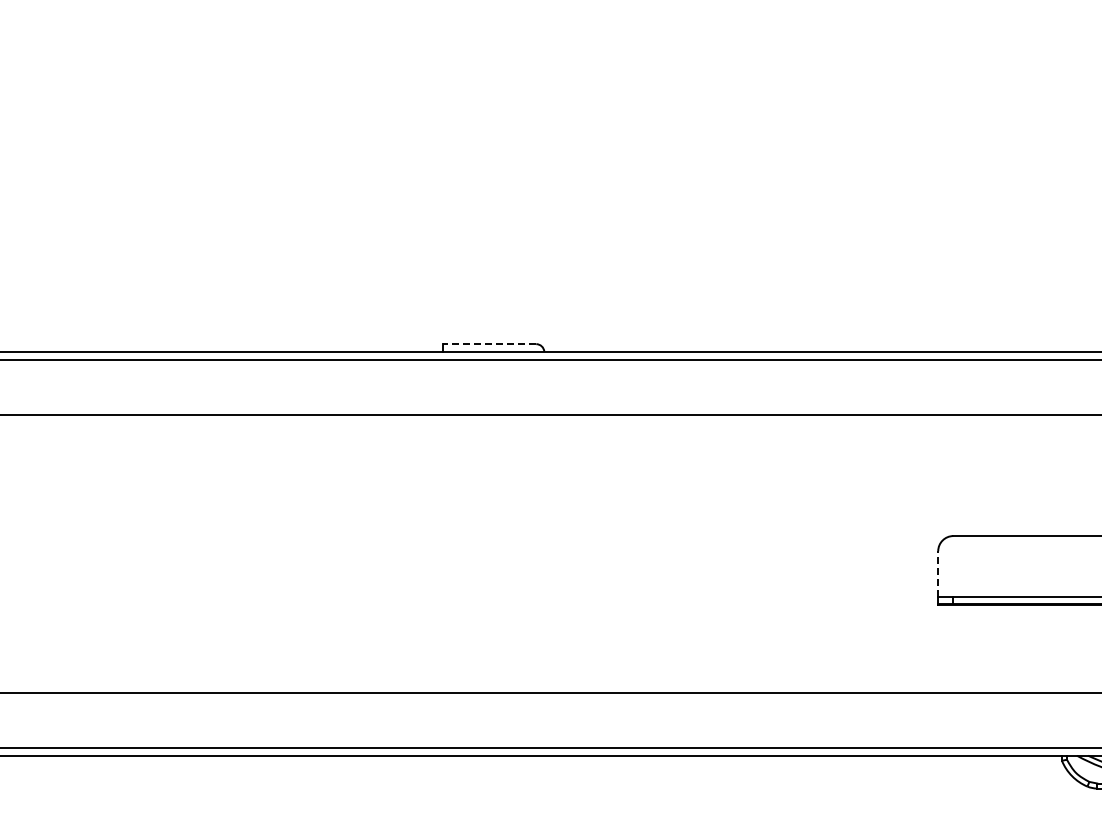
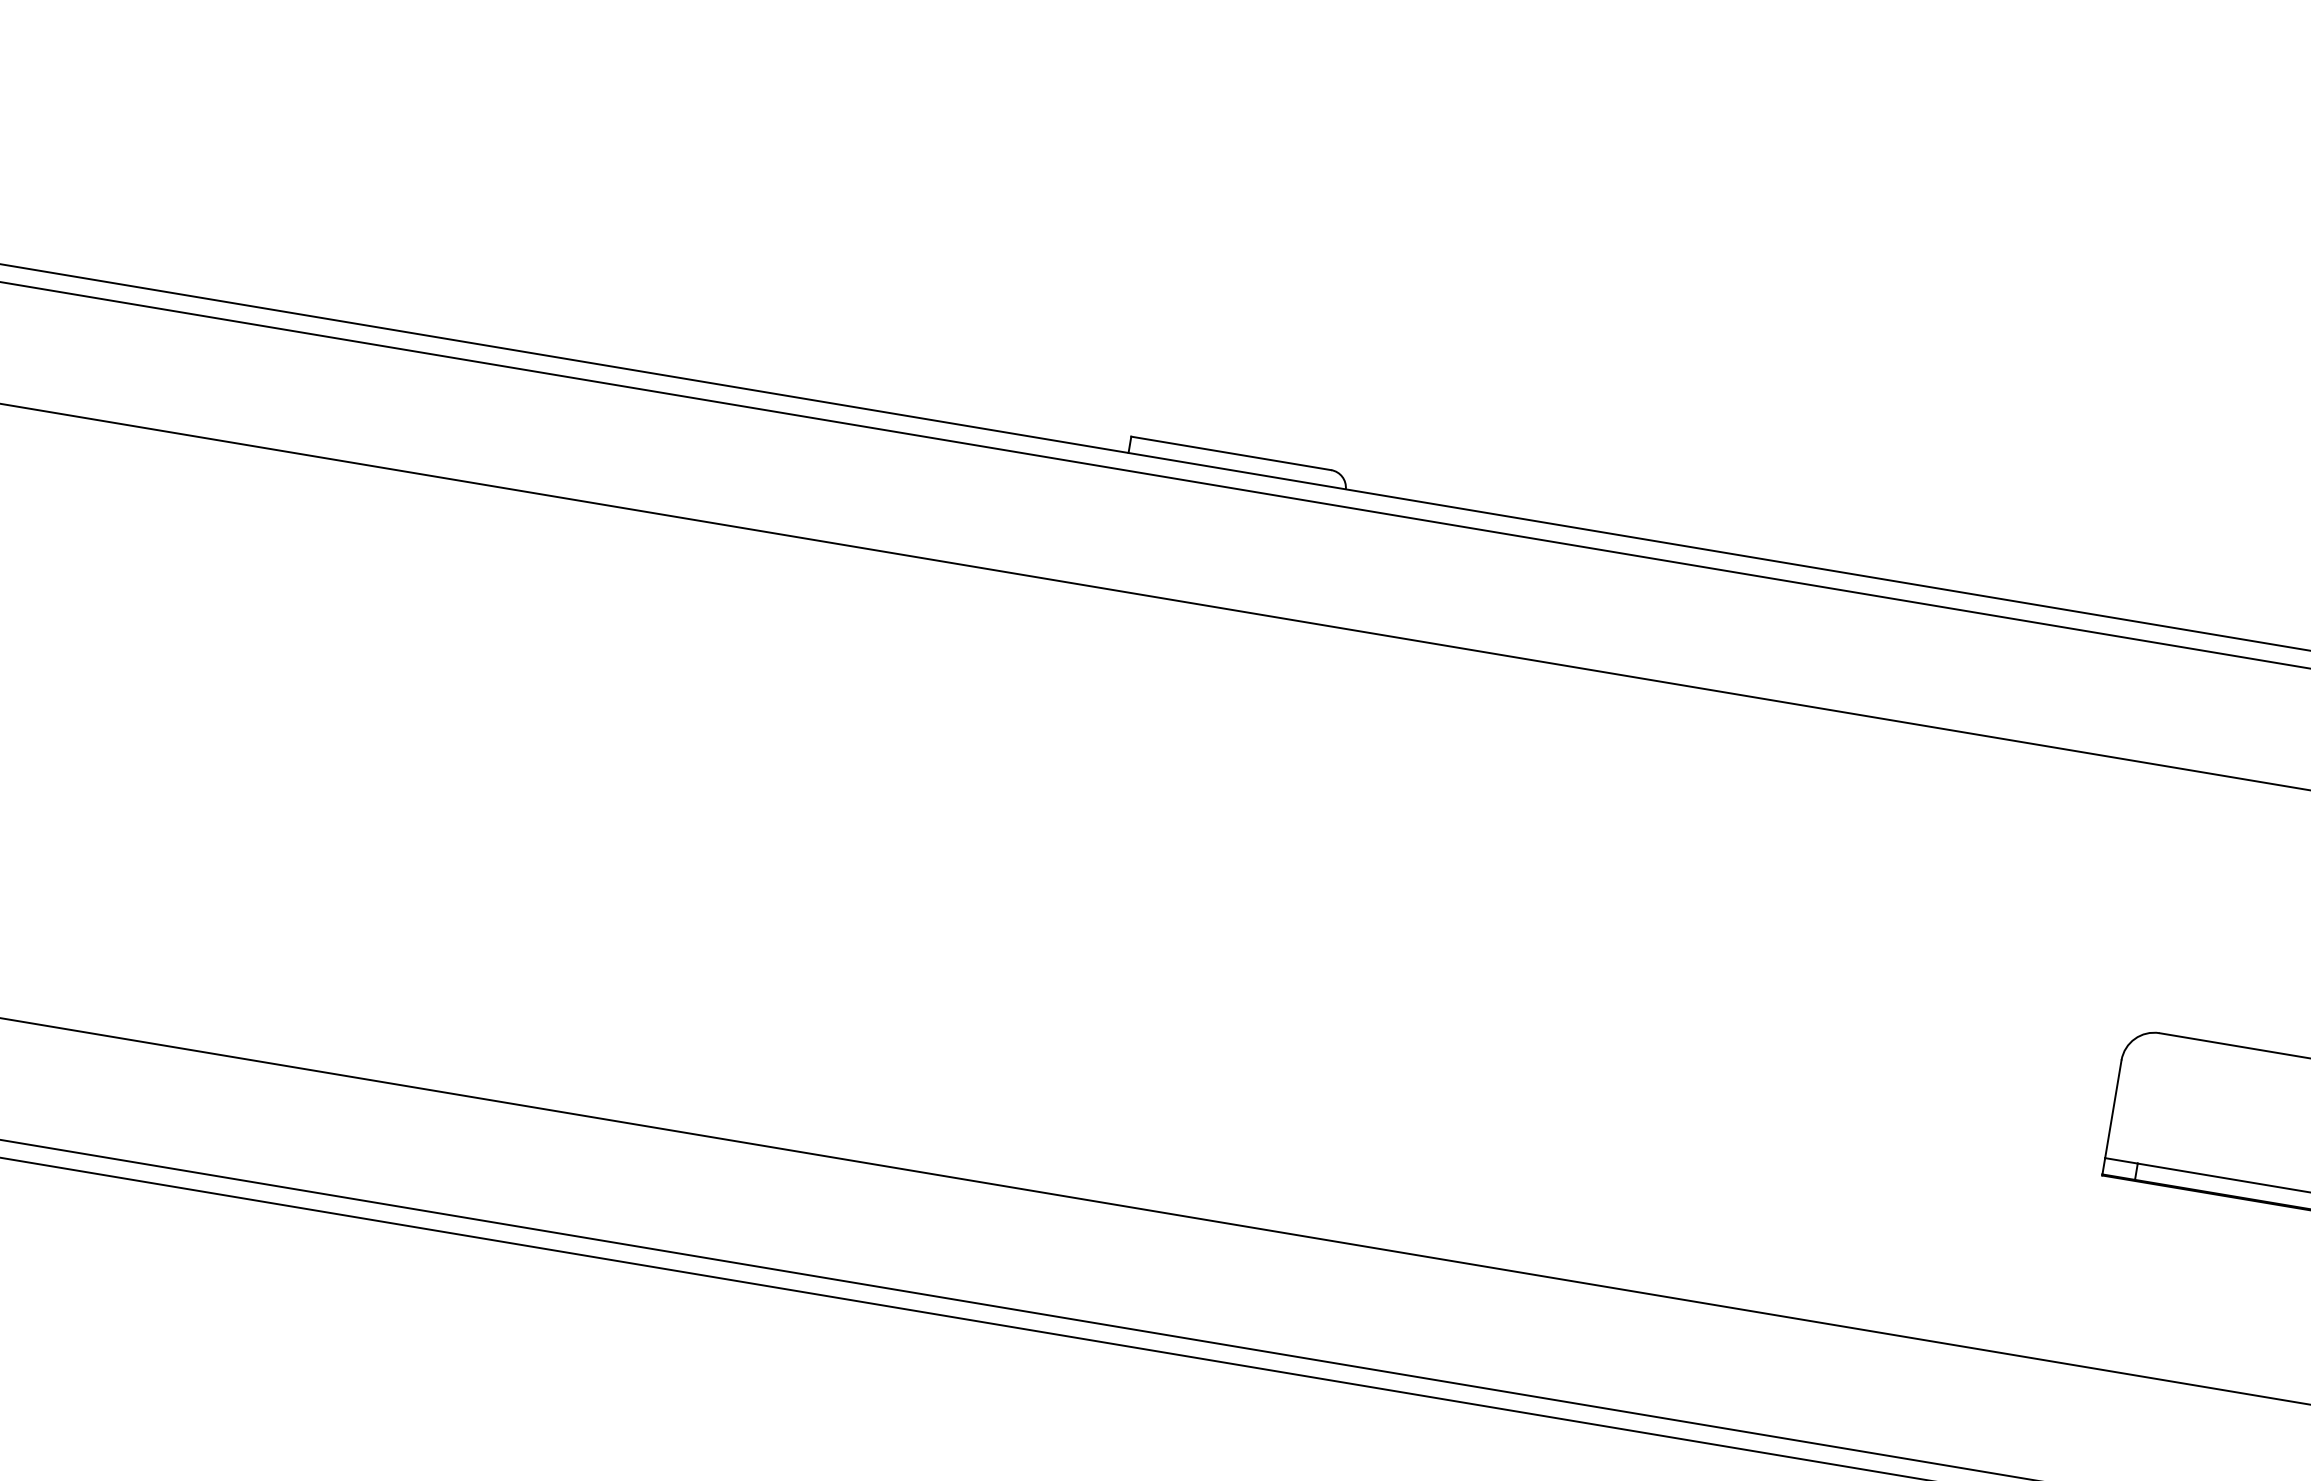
line: (489, 344) -> (1230, 454), dashed -> solid
line: (938, 573) -> (2114, 1108), dashed -> solid

